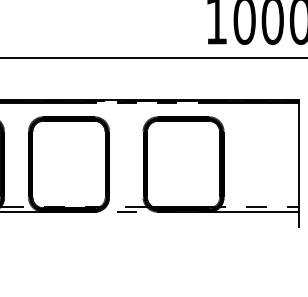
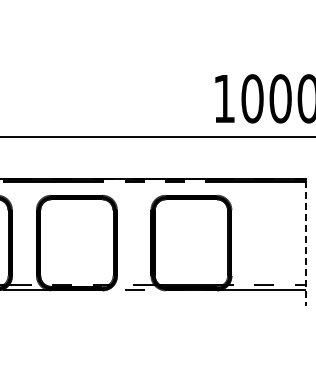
line: (298, 165) -> (306, 243), solid -> dashed

